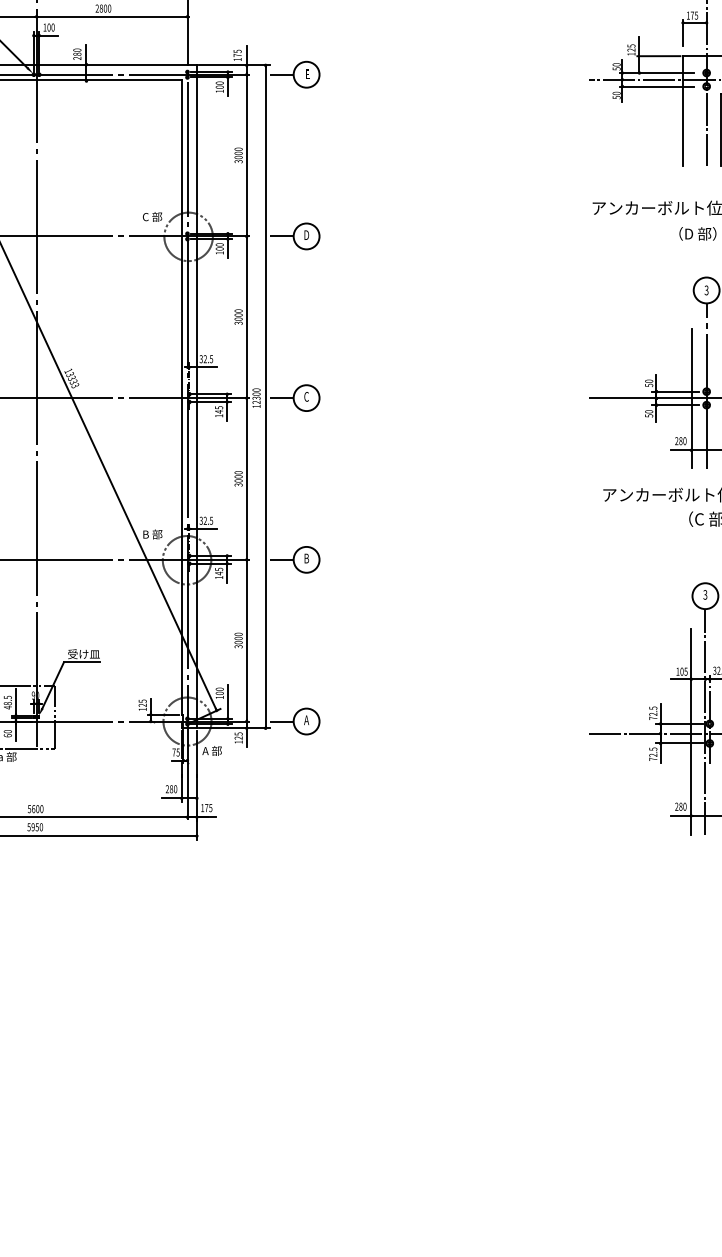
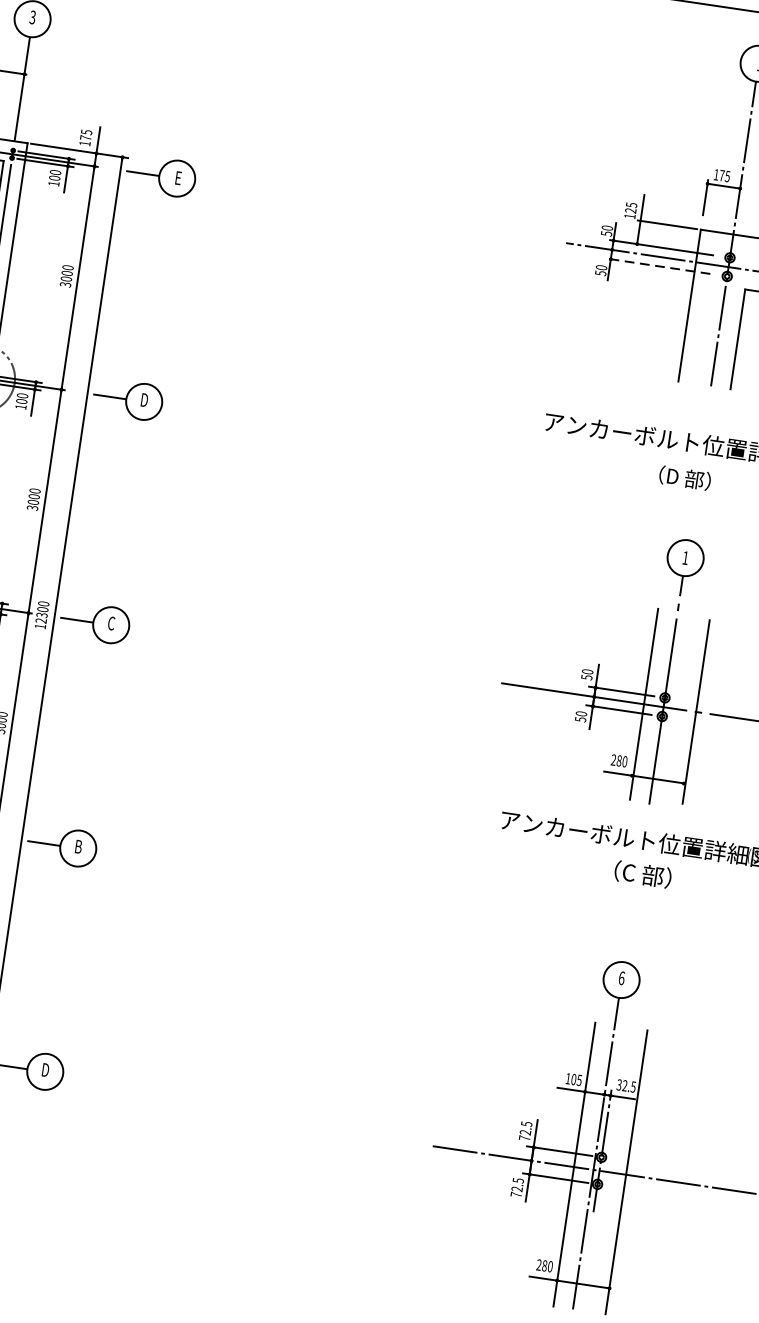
line: (656, 86) -> (657, 266), solid -> dashed
text: (706, 290) -> (685, 558), 3 -> 1
text: (705, 594) -> (622, 977), 3 -> 6
text: (306, 720) -> (45, 1070), A -> D

